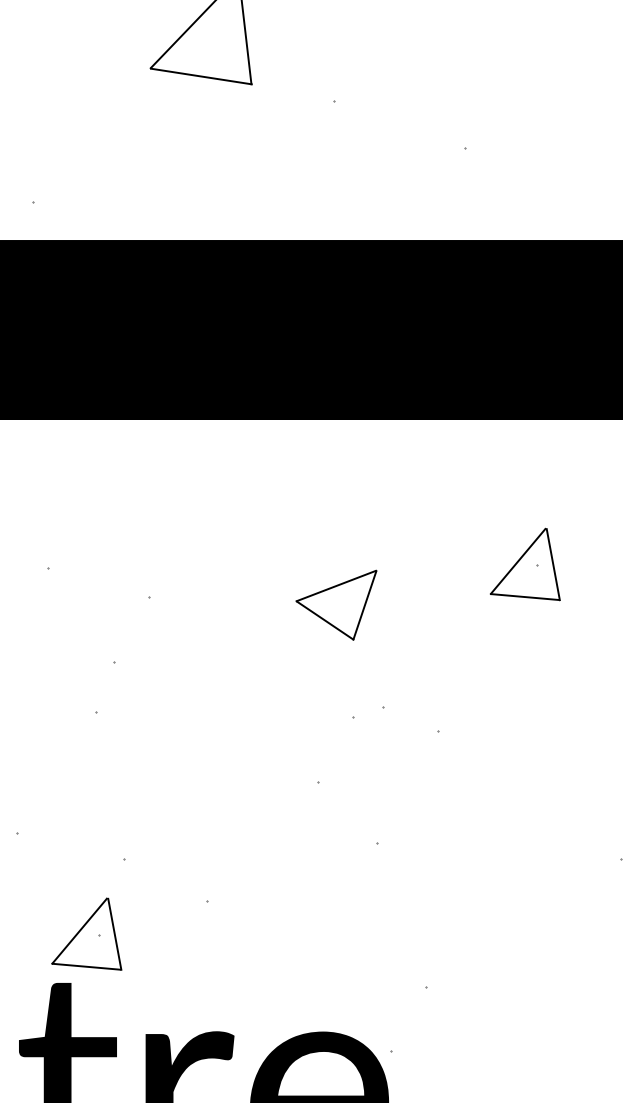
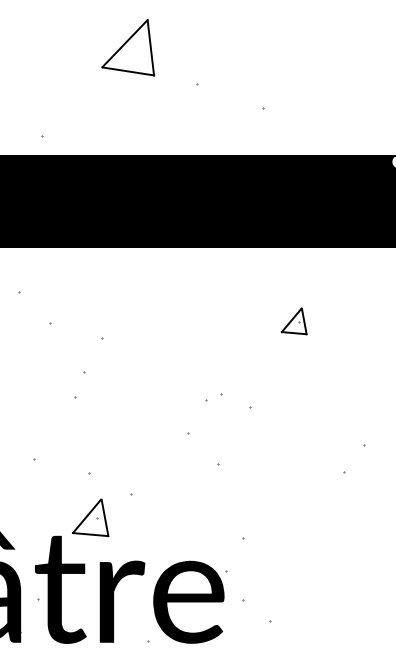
part: (523, 564) -> (293, 321), size x0.7
part: (336, 605) -> (197, 342), removed
part: (86, 933) -> (90, 517), moved

